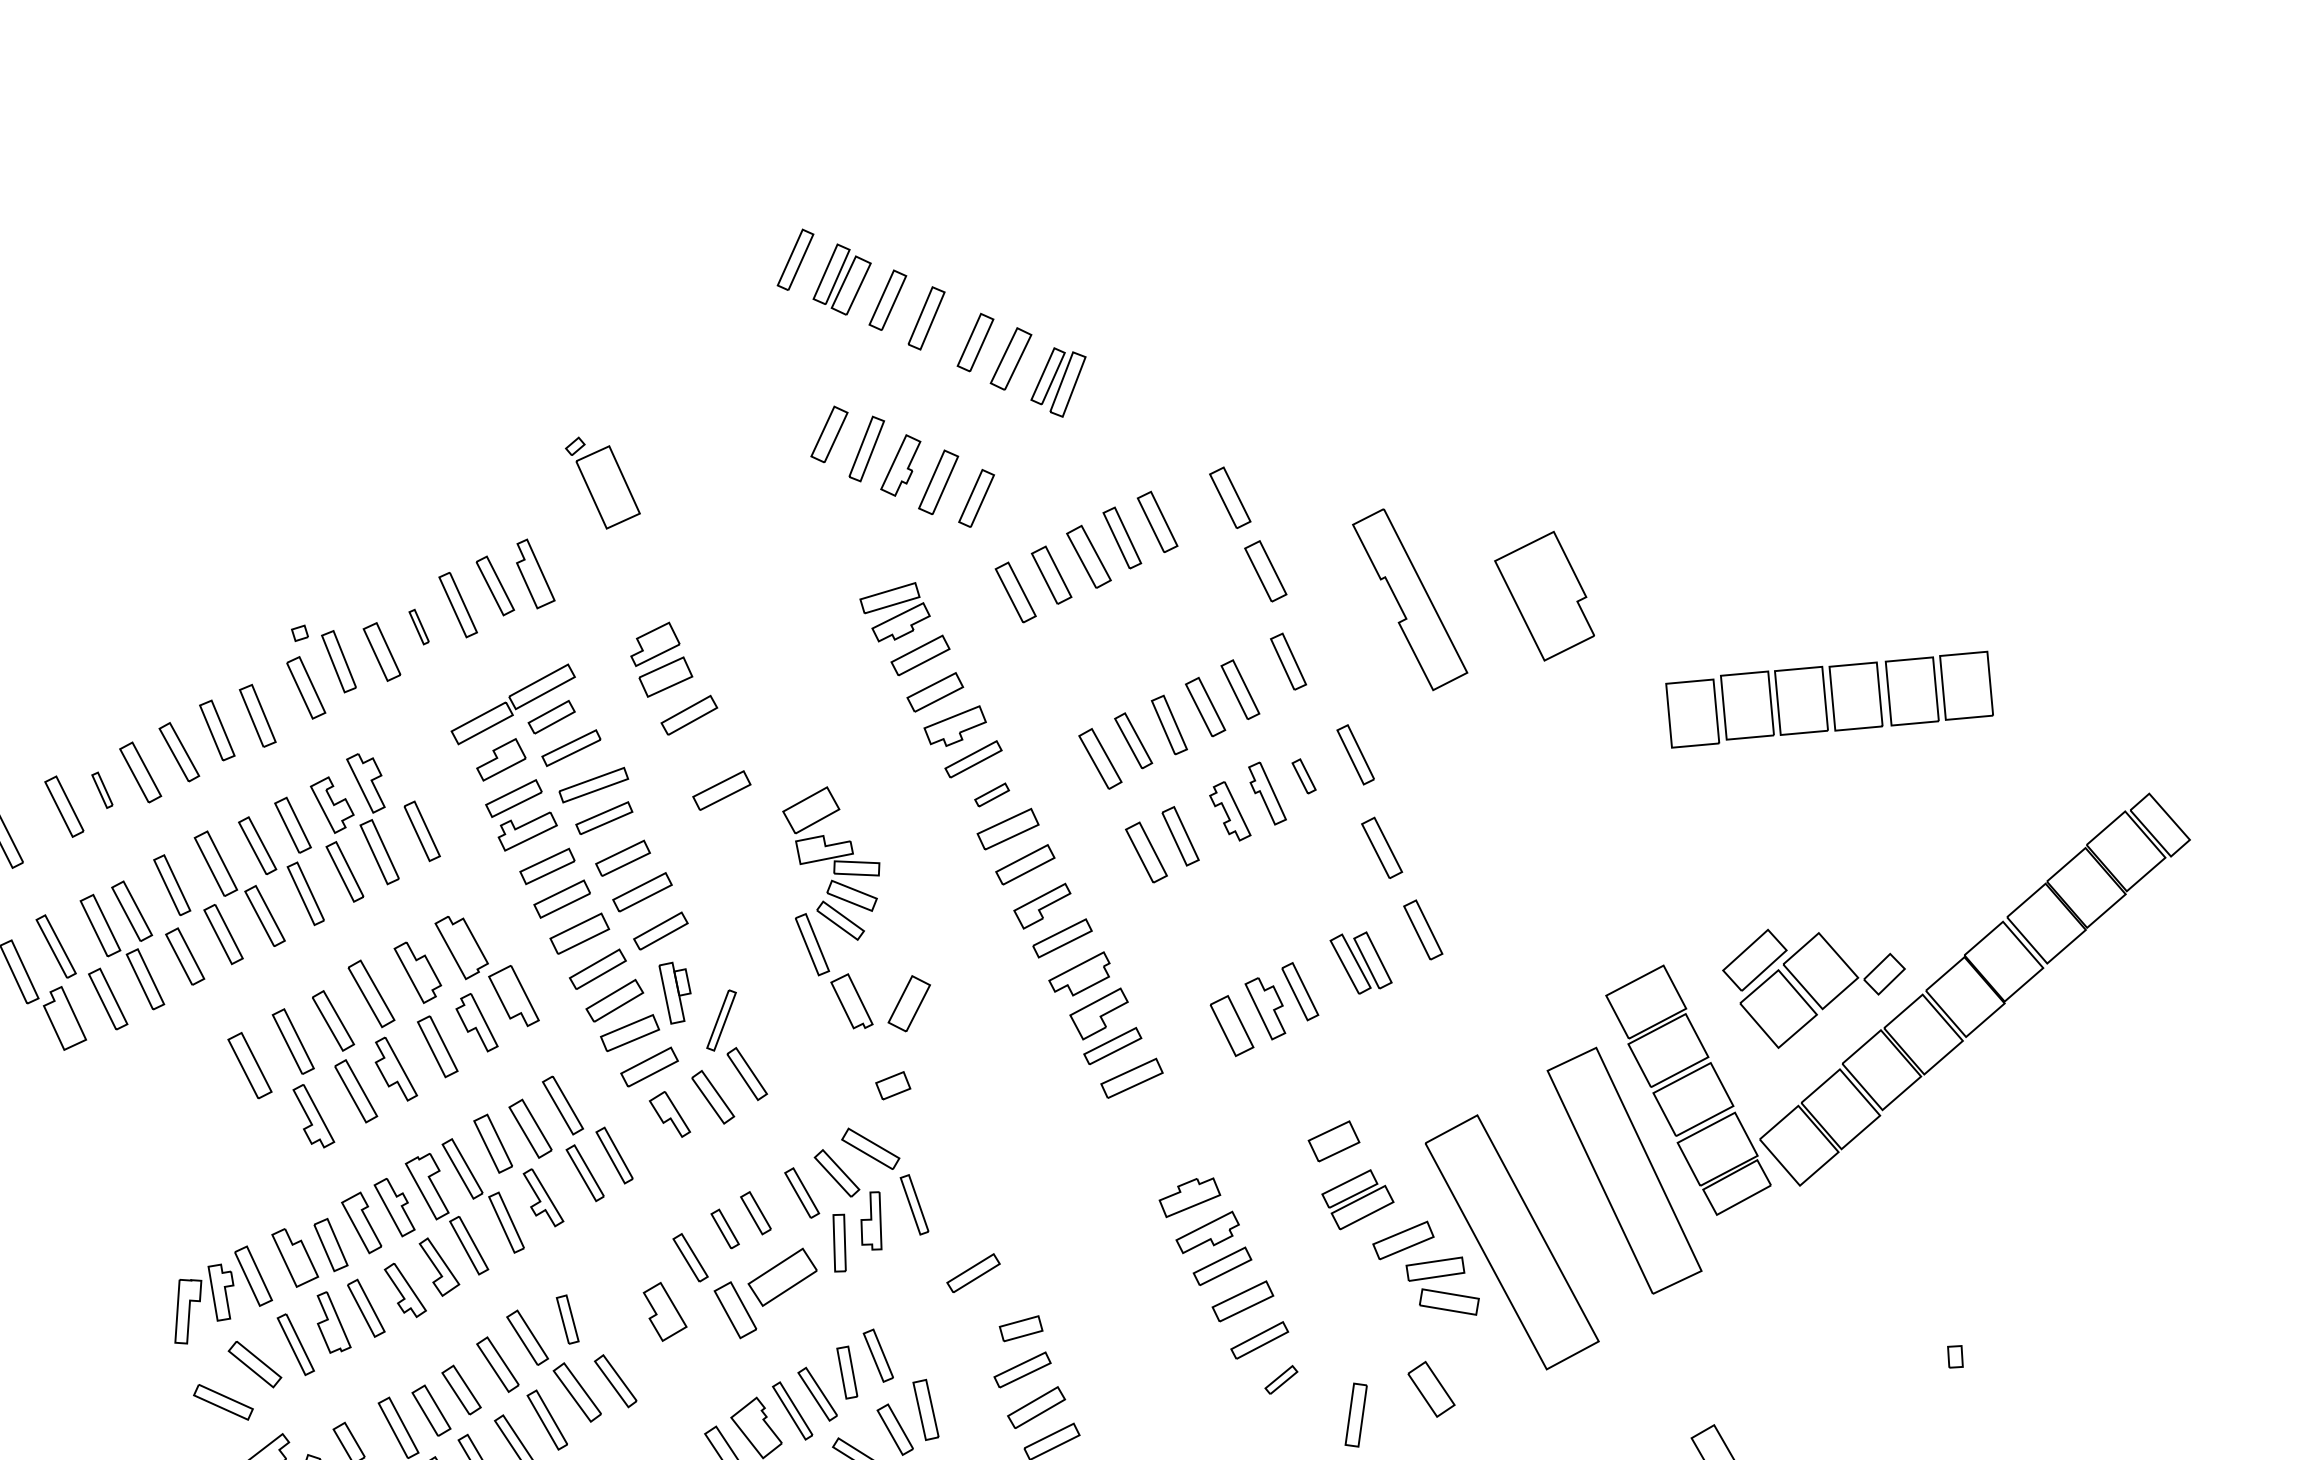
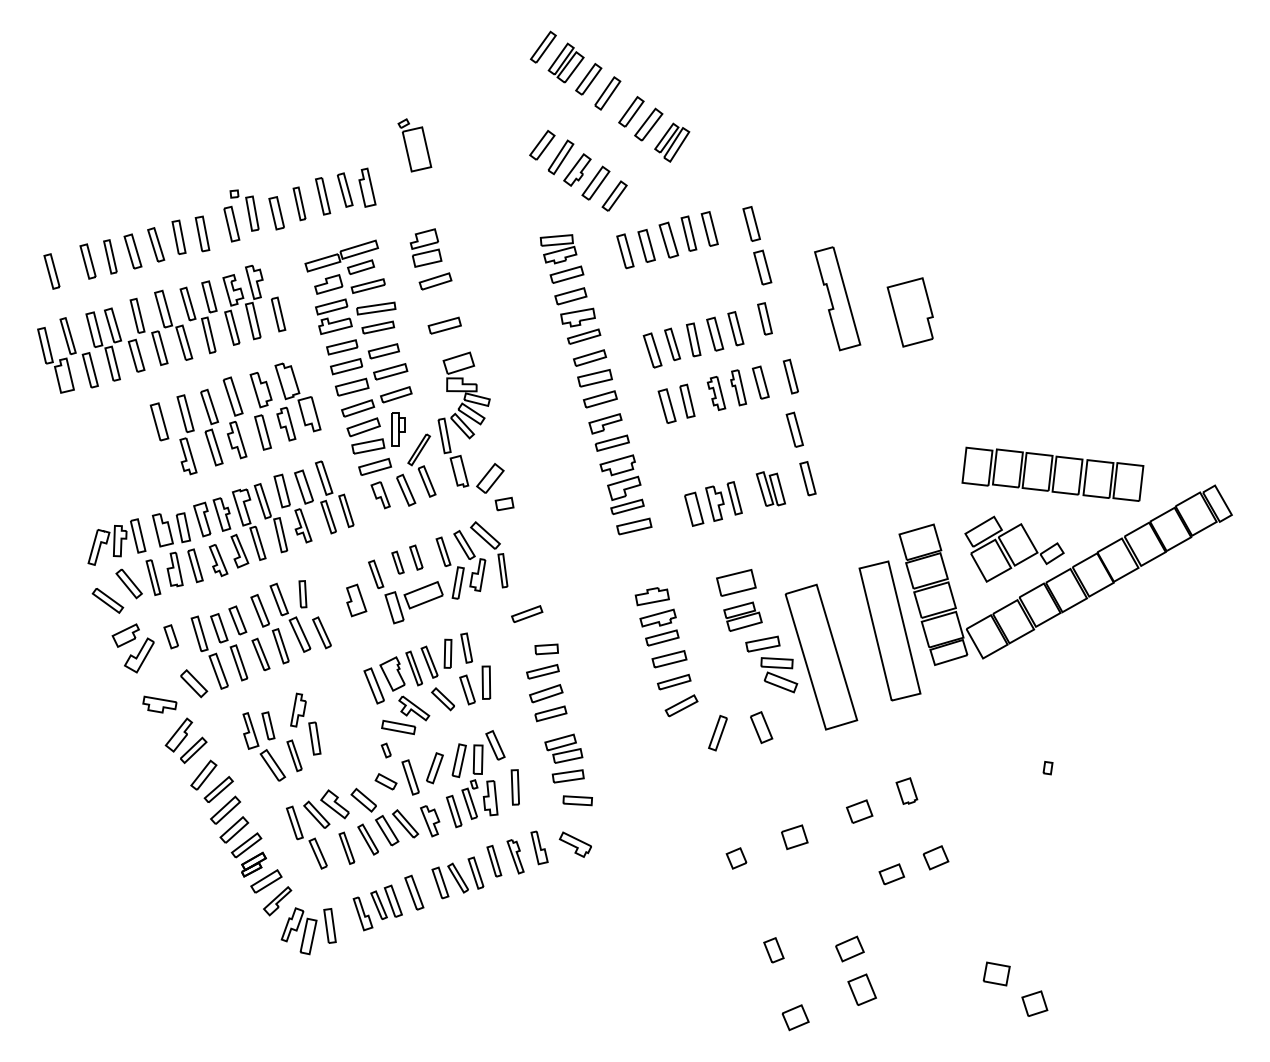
part: (418, 626) -> (299, 203), size x1.67
part: (1828, 698) -> (1052, 473), moved
part: (1303, 776) -> (760, 382), size x1.67
part: (102, 789) -> (110, 256), size x1.67
part: (992, 793) -> (590, 357), size x1.67
part: (853, 911) -> (470, 422), moved
part: (1334, 1140) -> (736, 582), size x1.43
part: (1281, 1379) -> (681, 705), size x1.67

